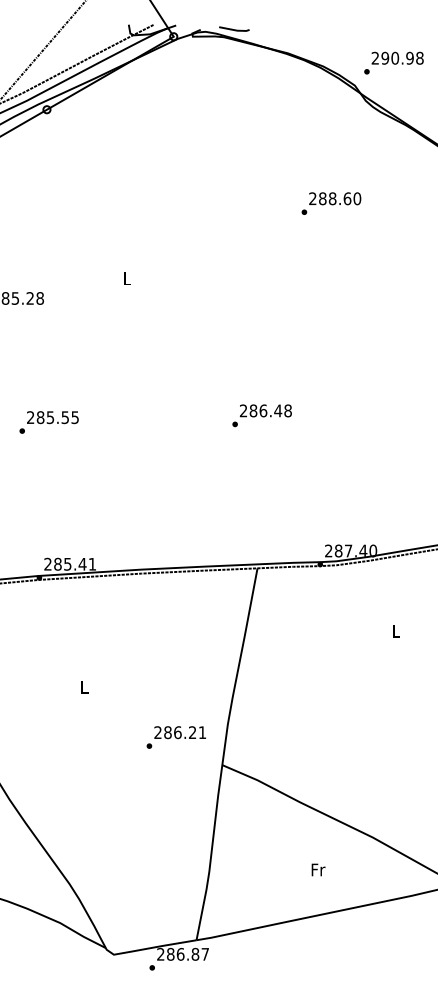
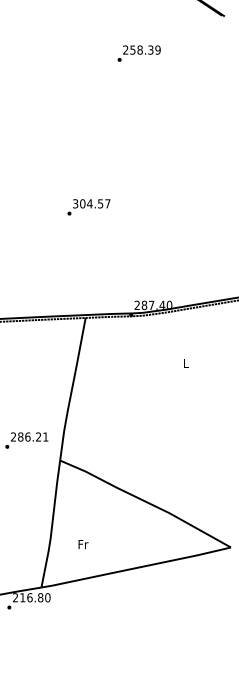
text: (340, 198) -> (145, 49), 288.60 -> 258.39
text: (265, 410) -> (91, 203), 286.48 -> 304.57
text: (318, 869) -> (83, 544), moved
text: (188, 953) -> (35, 597), 286.87 -> 216.80

